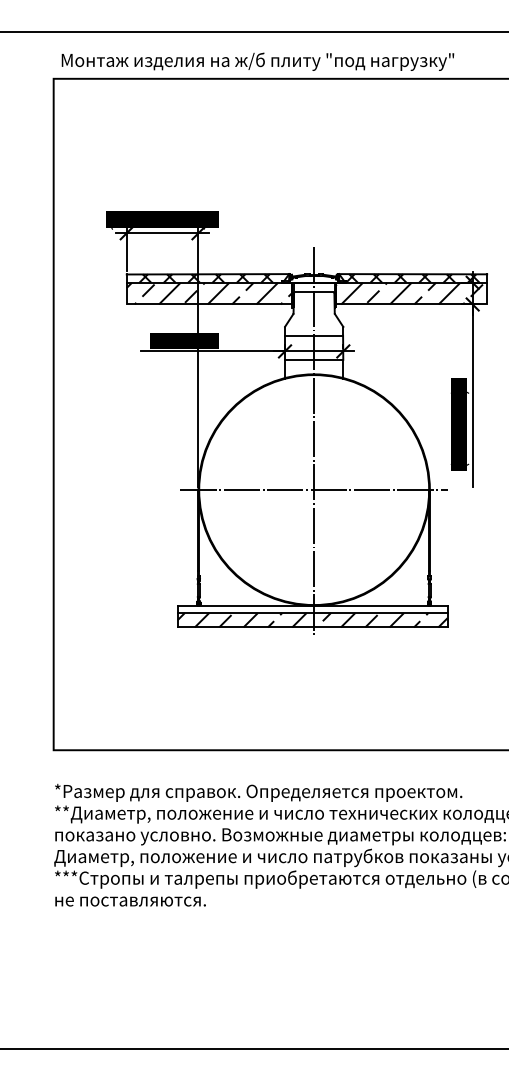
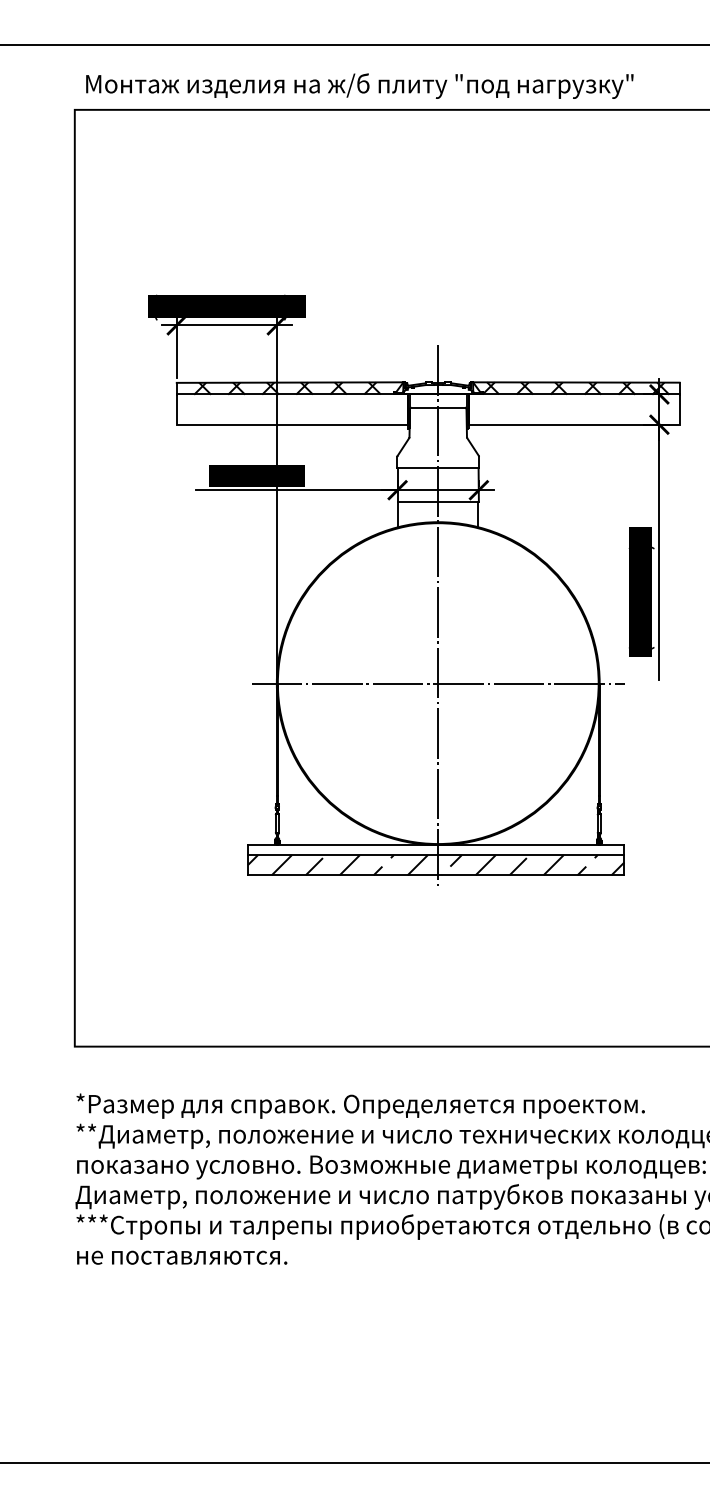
hatch: (209, 293) -> (292, 409), removed
hatch: (409, 293) -> (571, 409), removed

